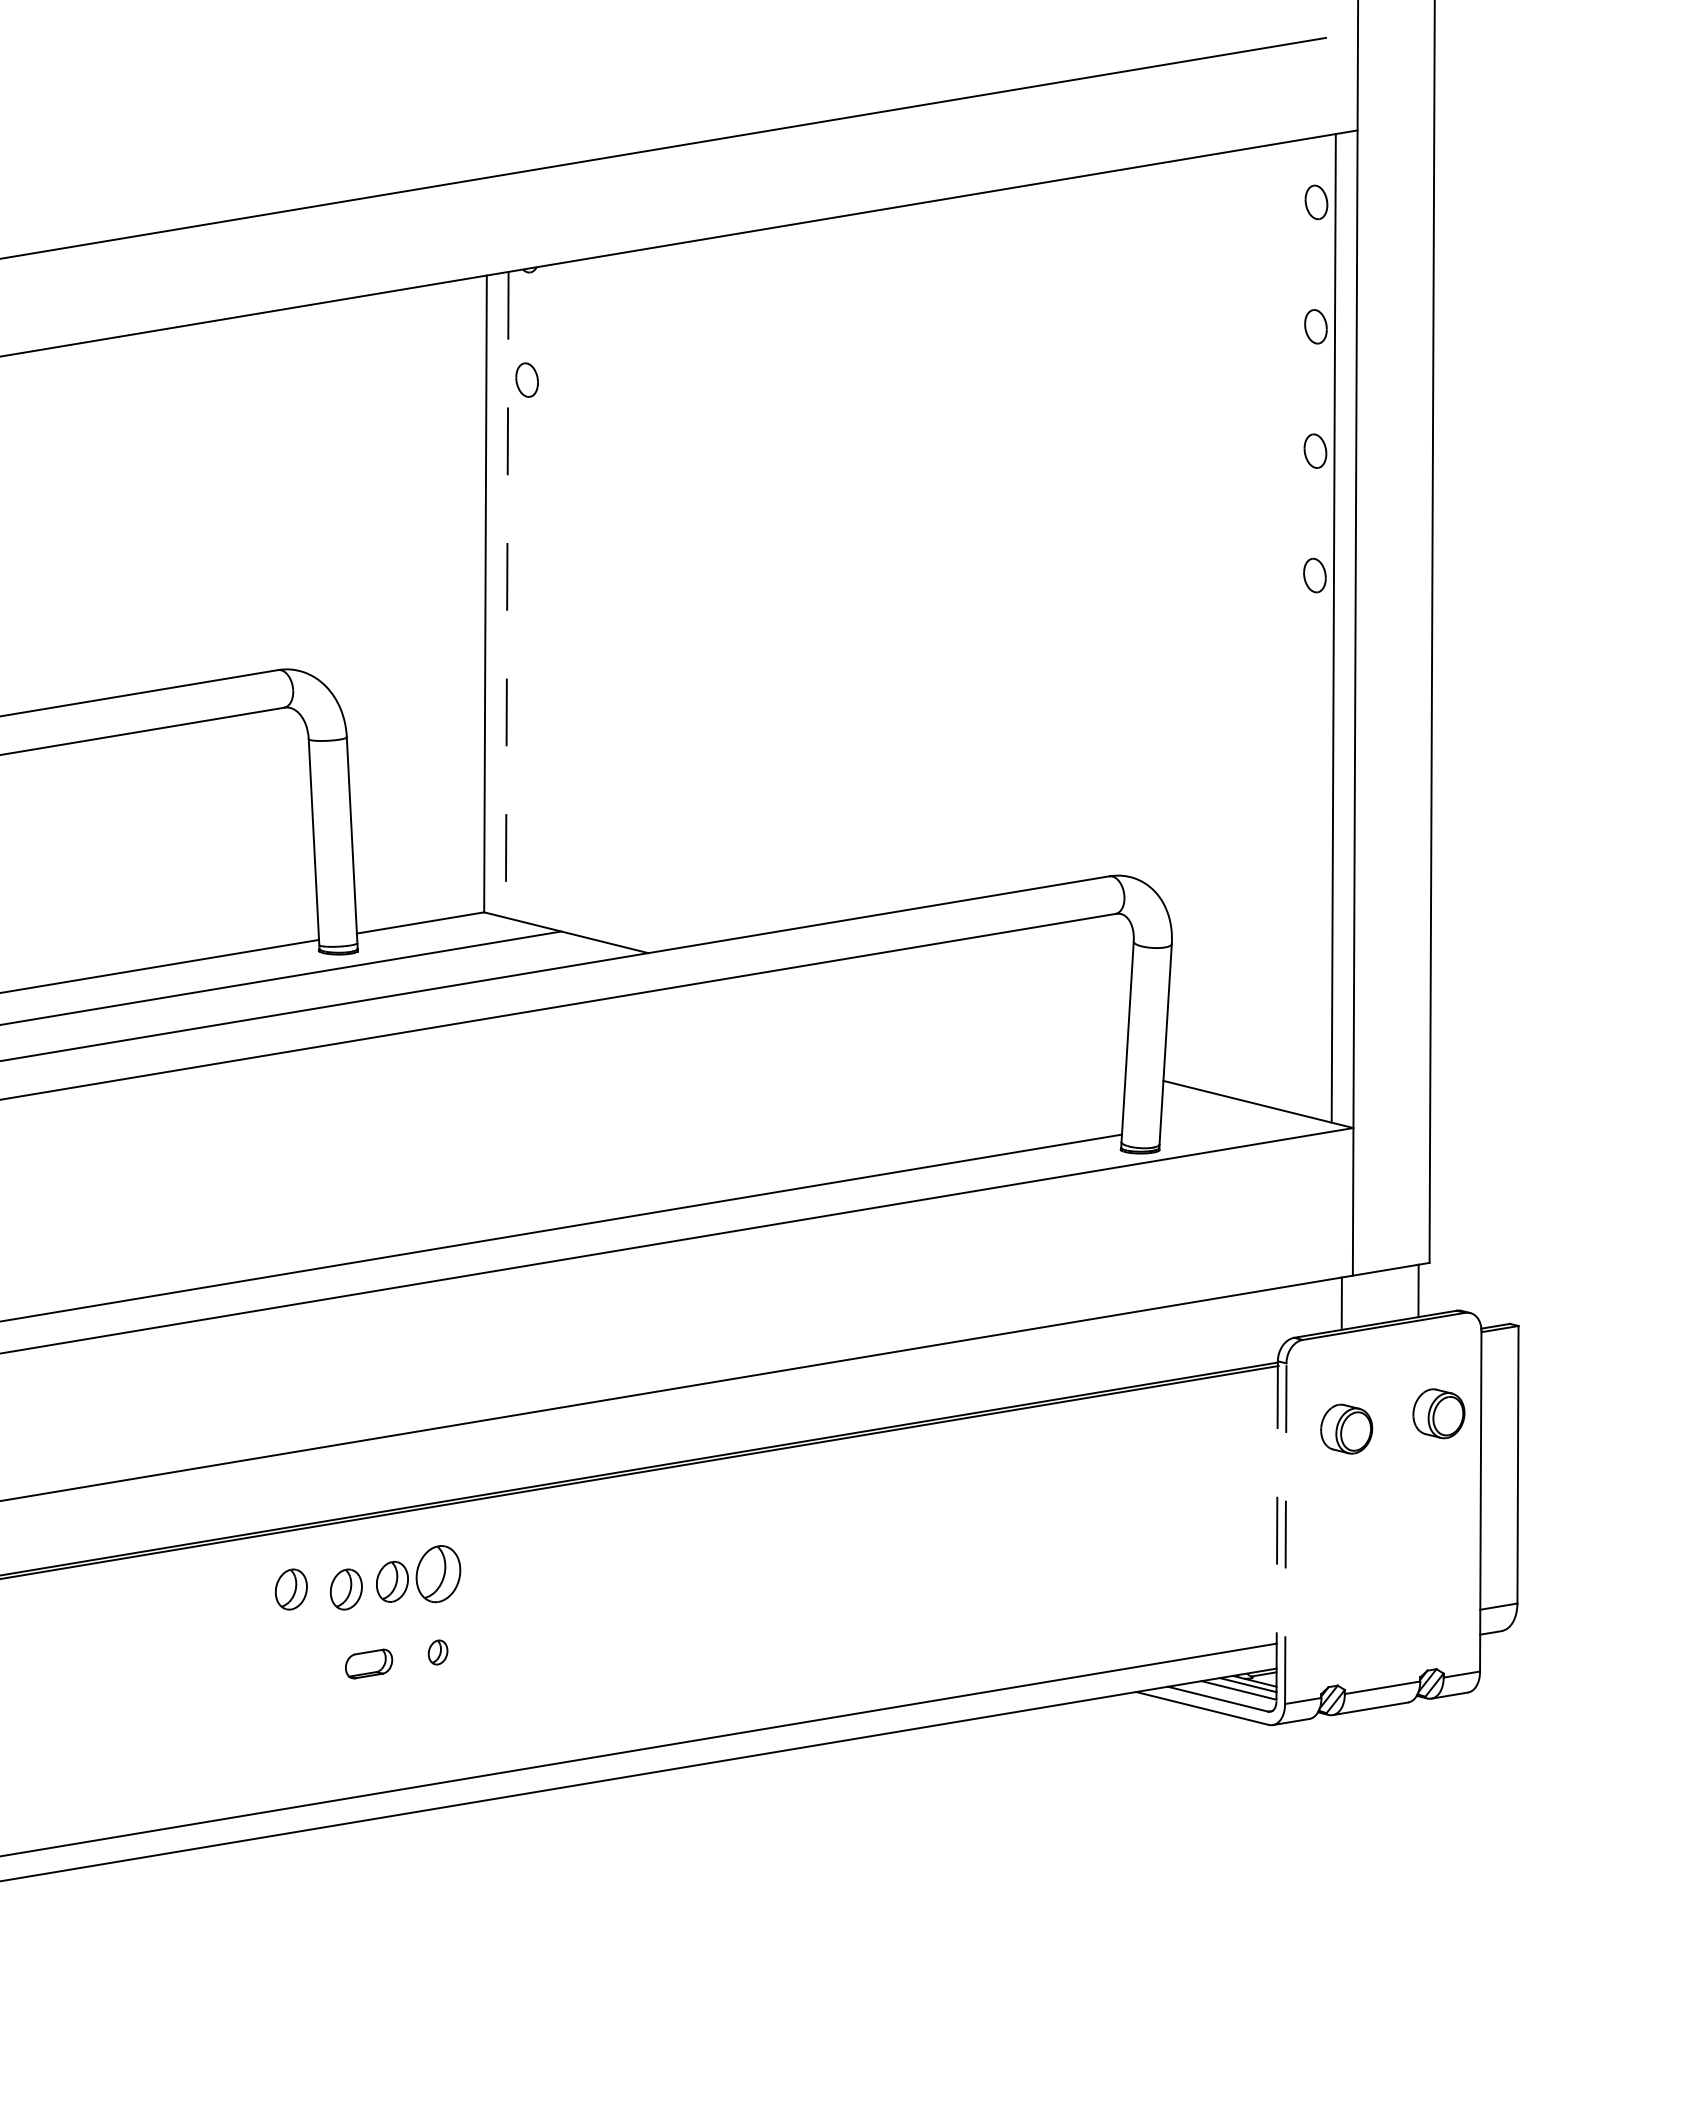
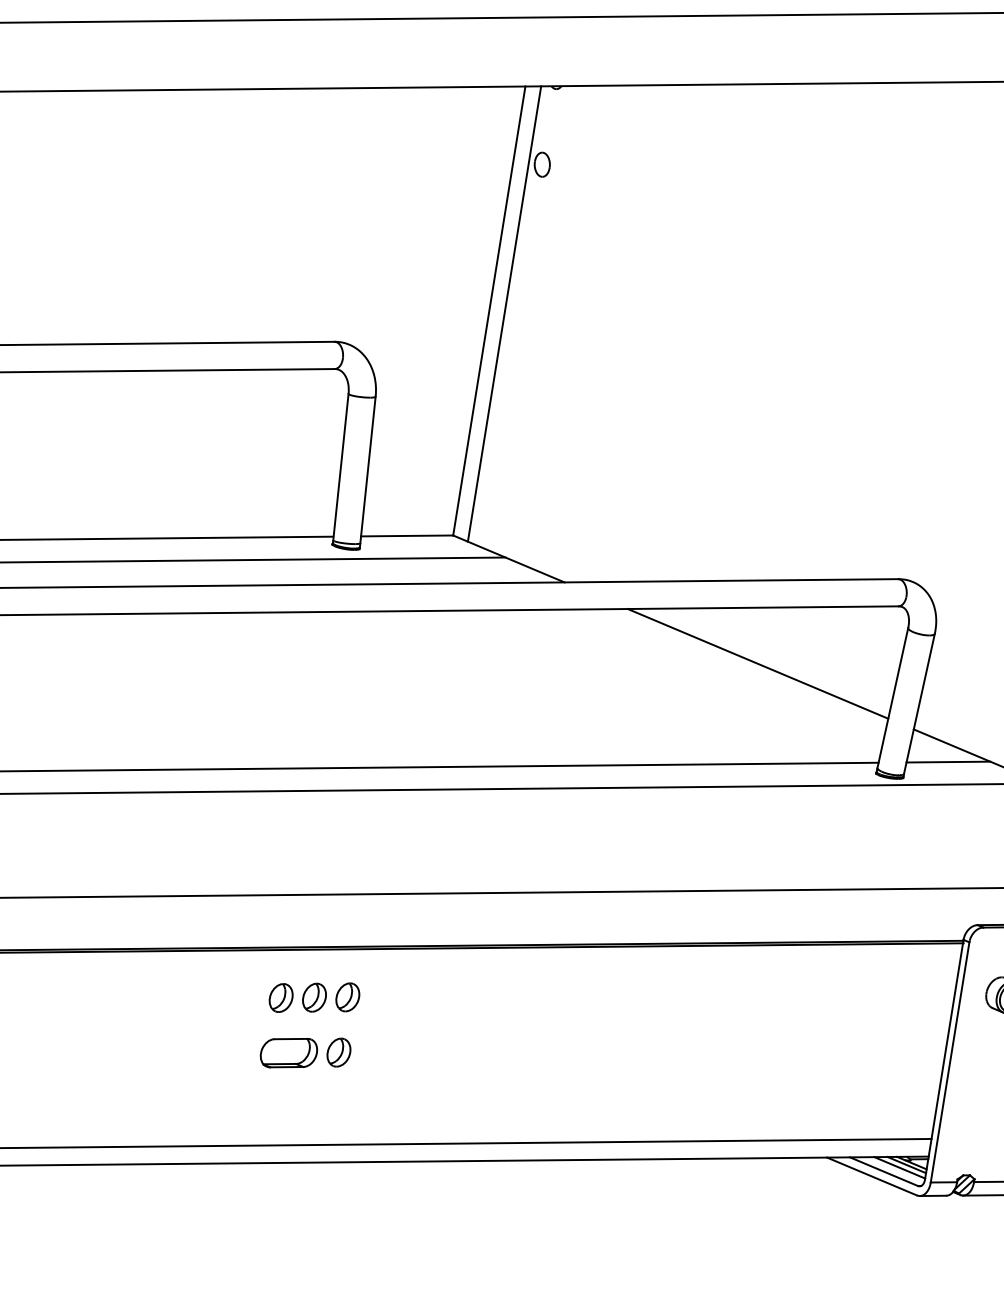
line: (507, 594) -> (504, 313), dashed -> solid
line: (933, 1023) -> (757, 663), added
line: (1218, 1118) -> (948, 762), added
line: (1277, 1531) -> (944, 1059), dashed -> solid
line: (1285, 1533) -> (949, 1062), dashed -> solid
part: (438, 1574) -> (347, 997), size x0.71
part: (290, 1589) -> (241, 991), removed
part: (437, 1652) -> (338, 1052), size x1.67
part: (368, 1663) -> (288, 1052), size x1.67

